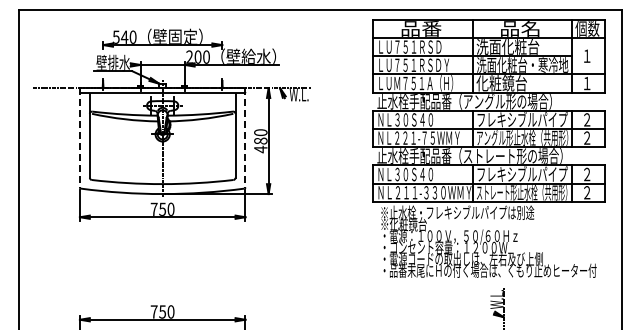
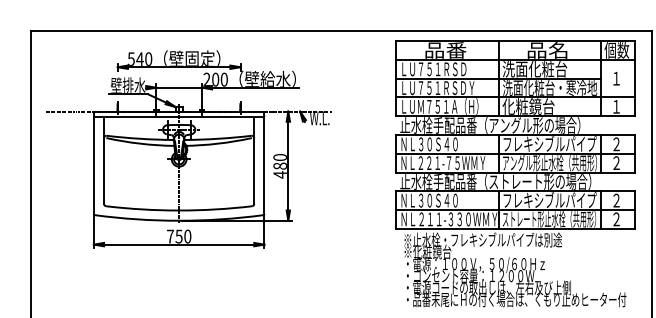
line: (79, 137) -> (93, 162), dashed -> solid
line: (245, 137) -> (264, 162), dashed -> solid

